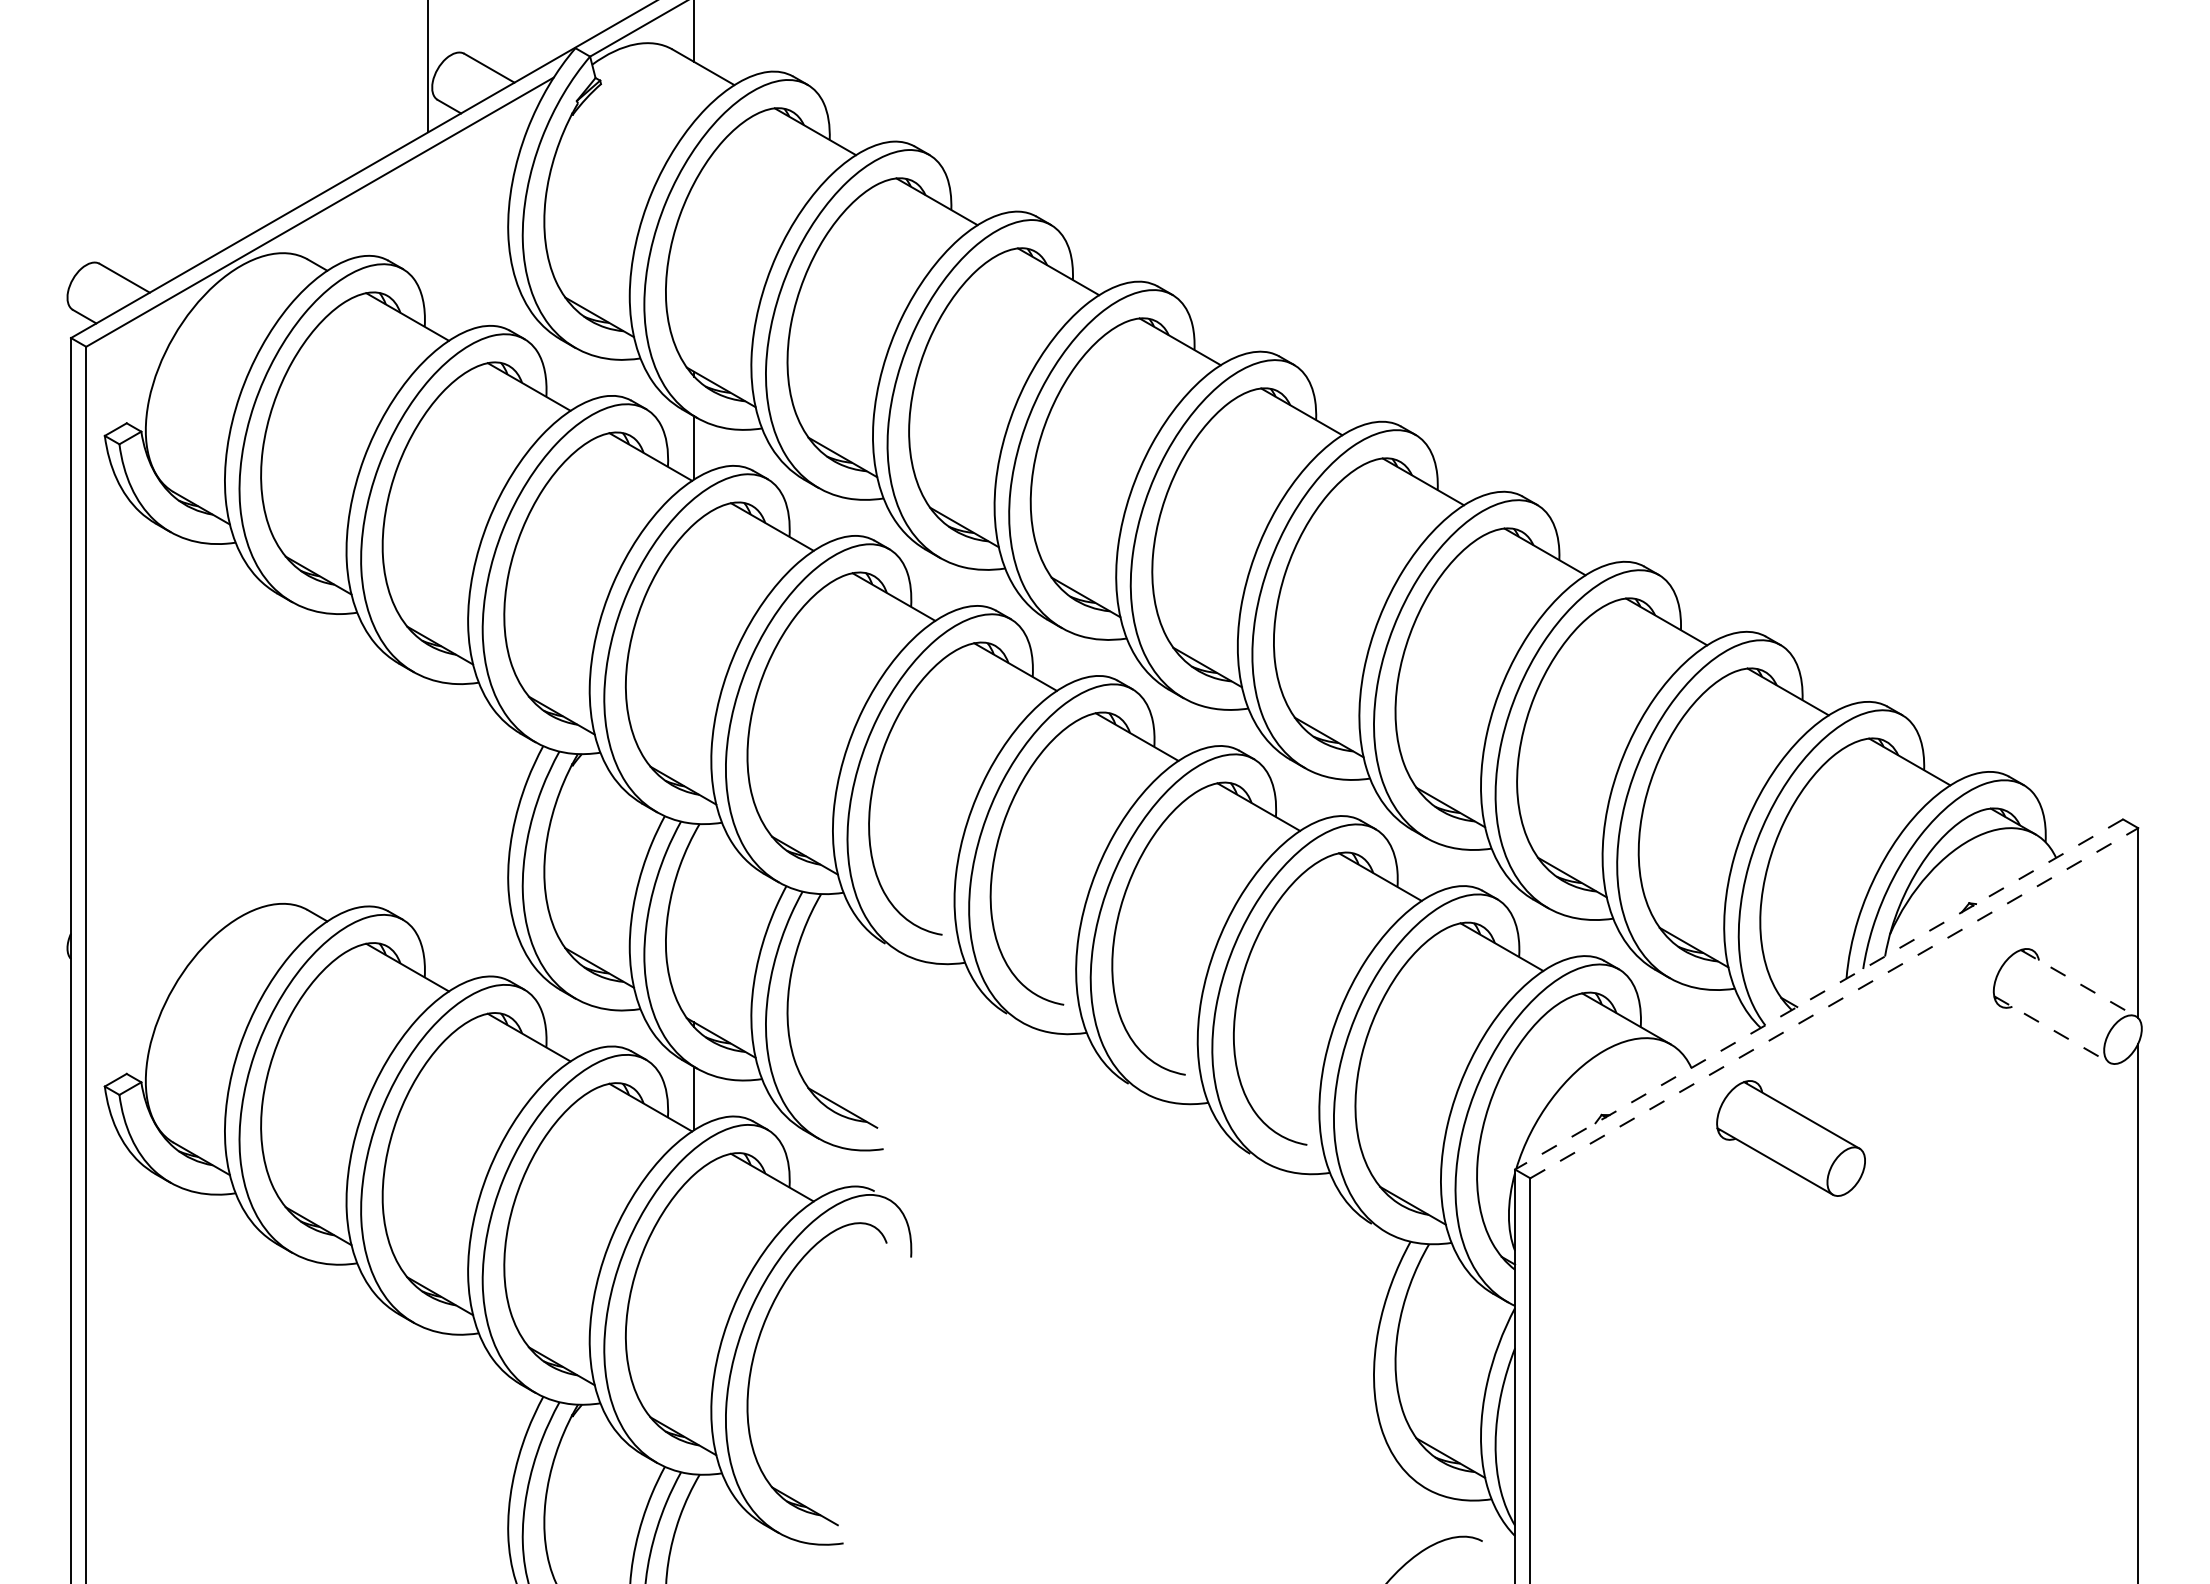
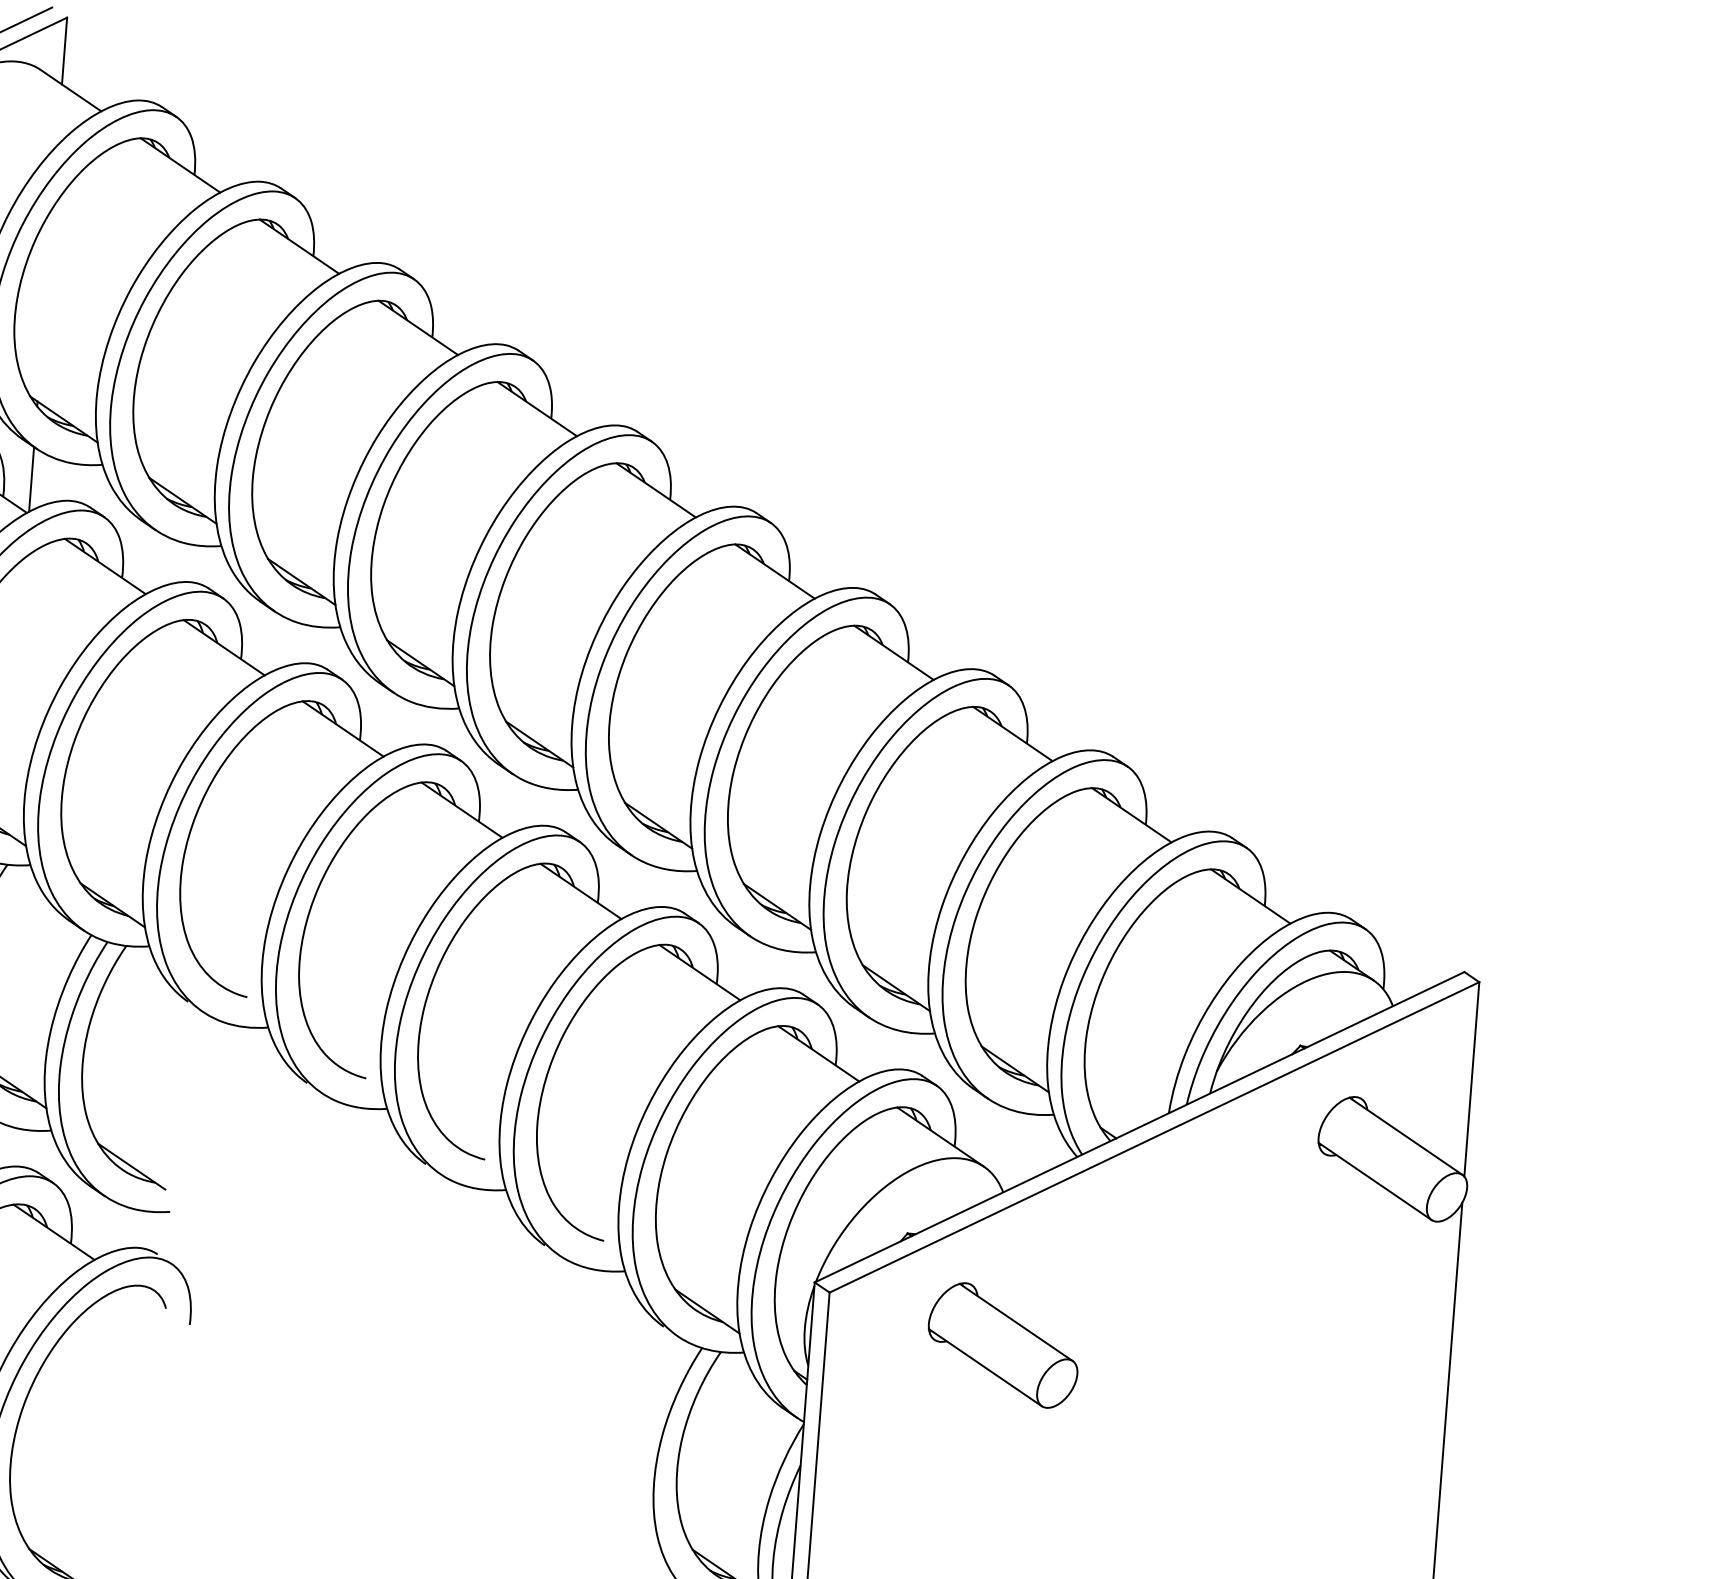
line: (2078, 983) -> (1405, 1136), dashed -> solid
line: (1819, 994) -> (1140, 1127), dashed -> solid
line: (1834, 1003) -> (1154, 1137), dashed -> solid
line: (2051, 1029) -> (1374, 1181), dashed -> solid
part: (1790, 1138) -> (1002, 1345), moved

